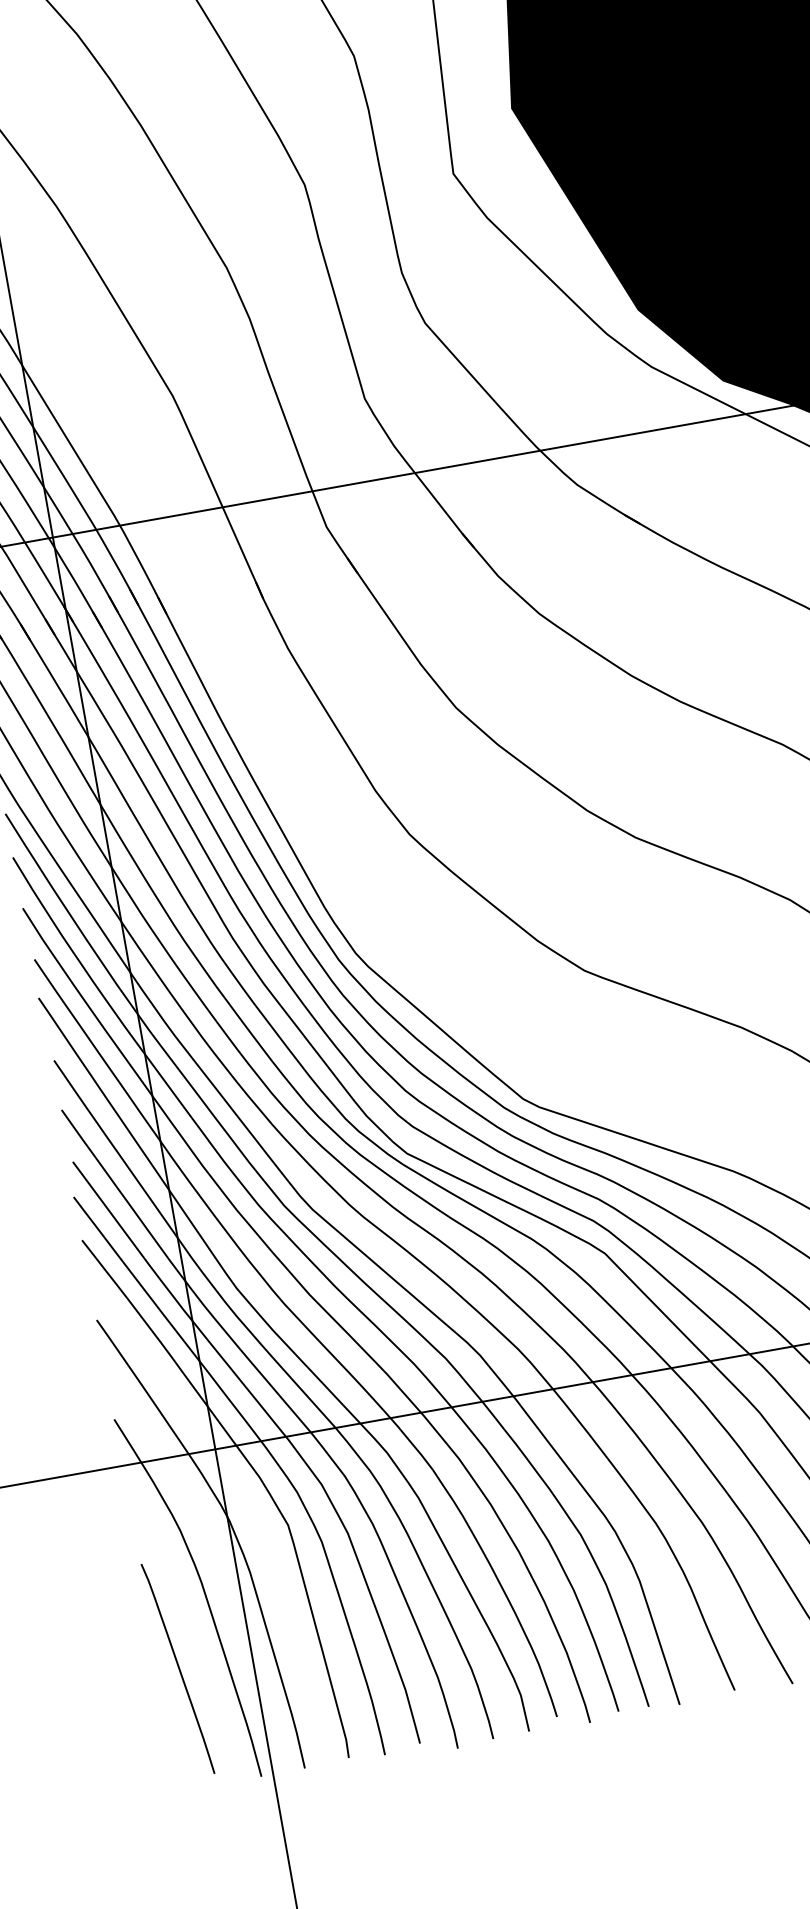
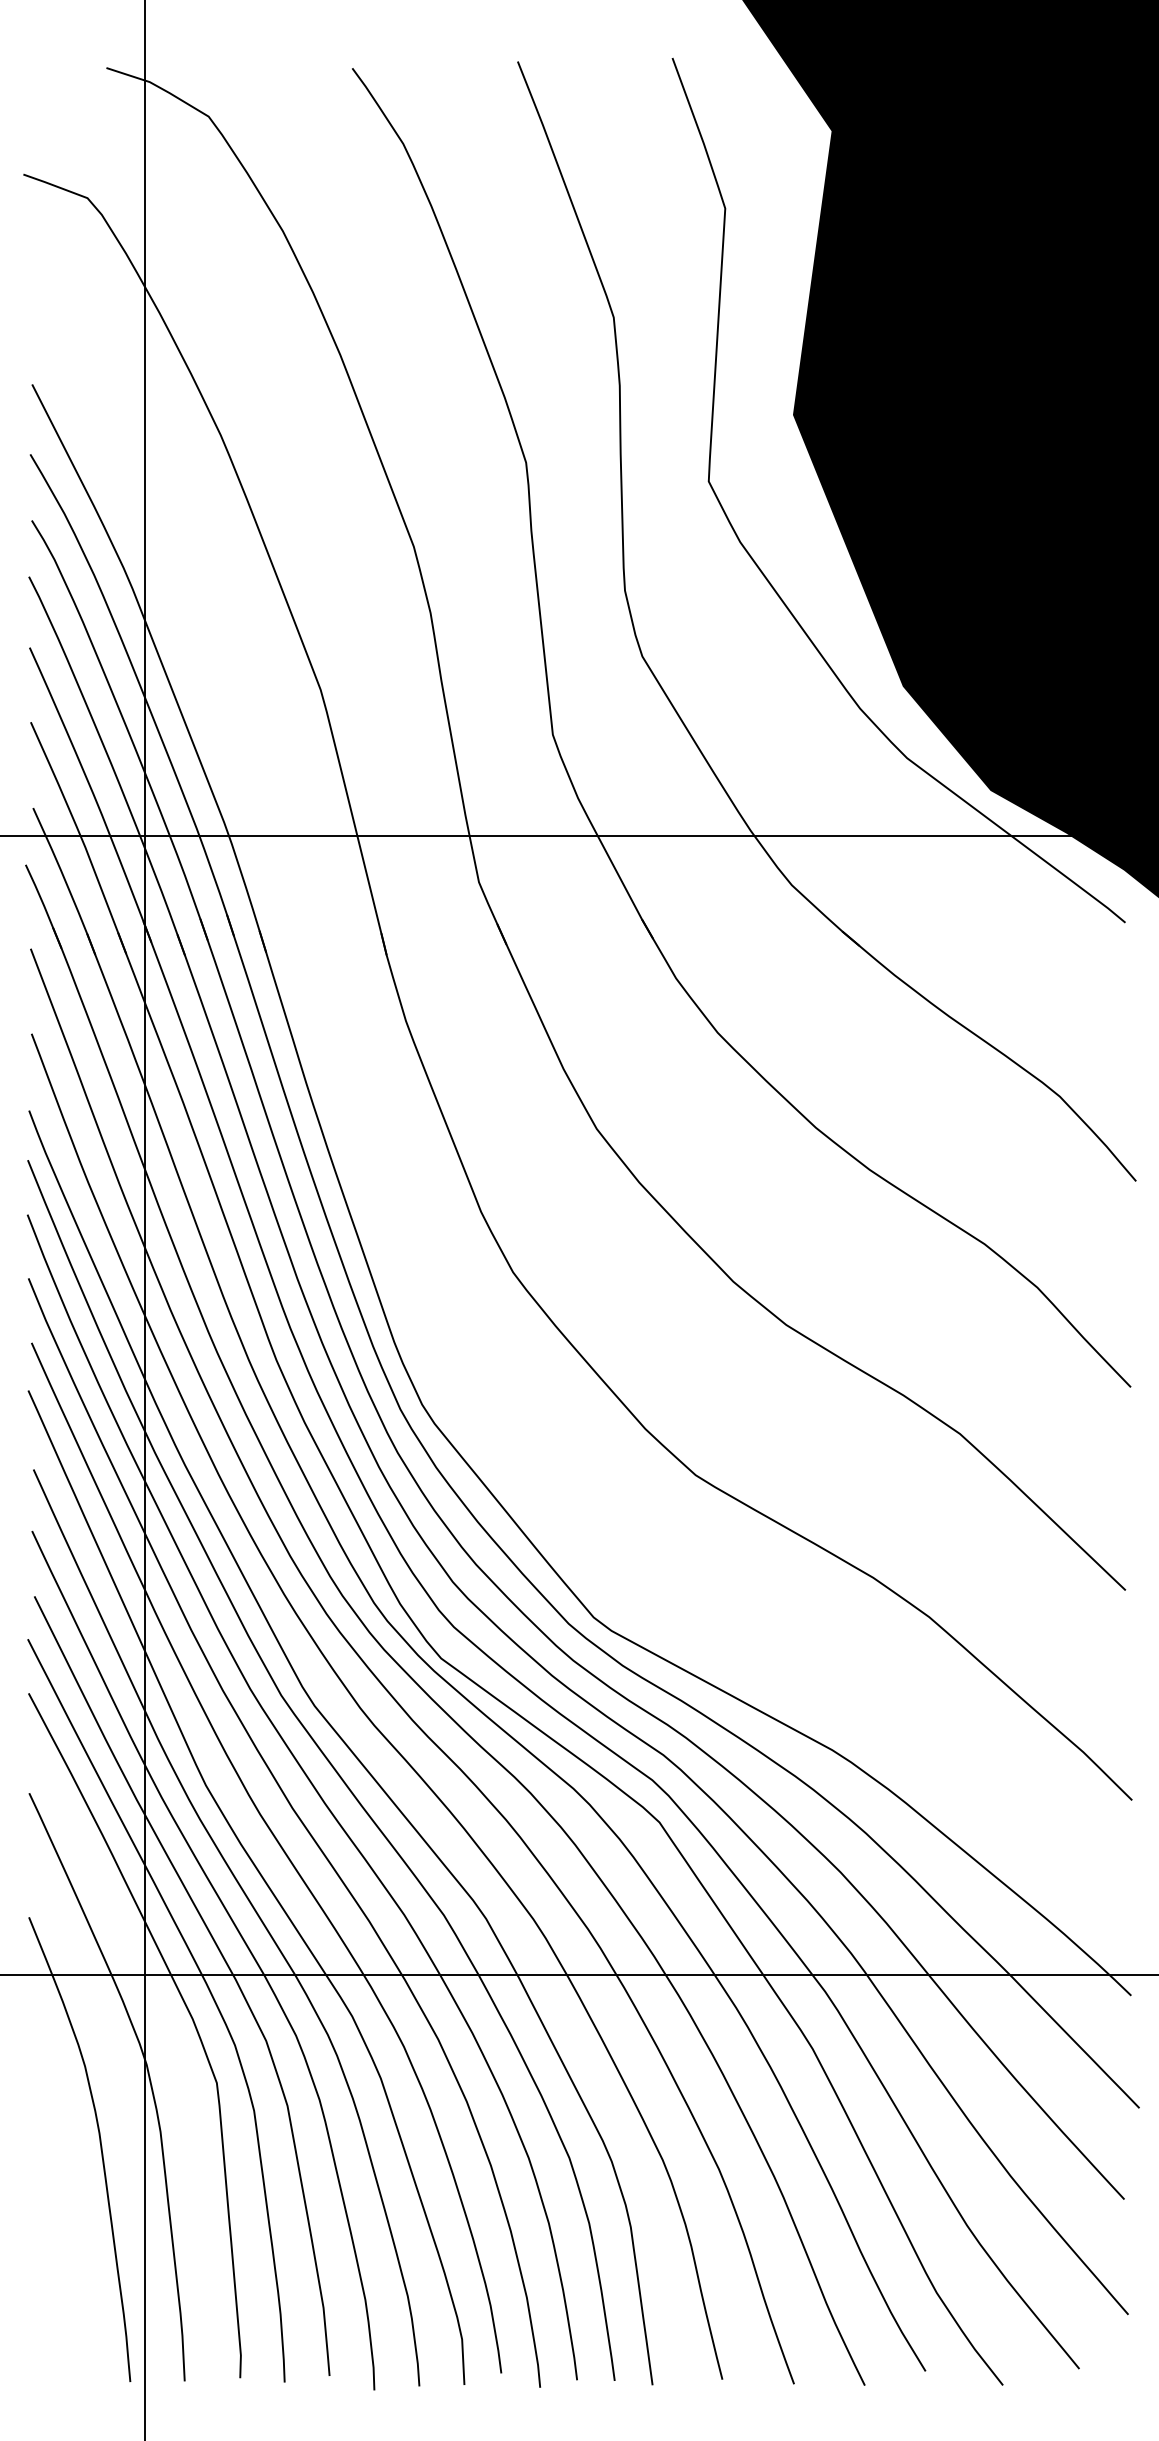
curve: (178, 1668) -> (53, 2233), removed

